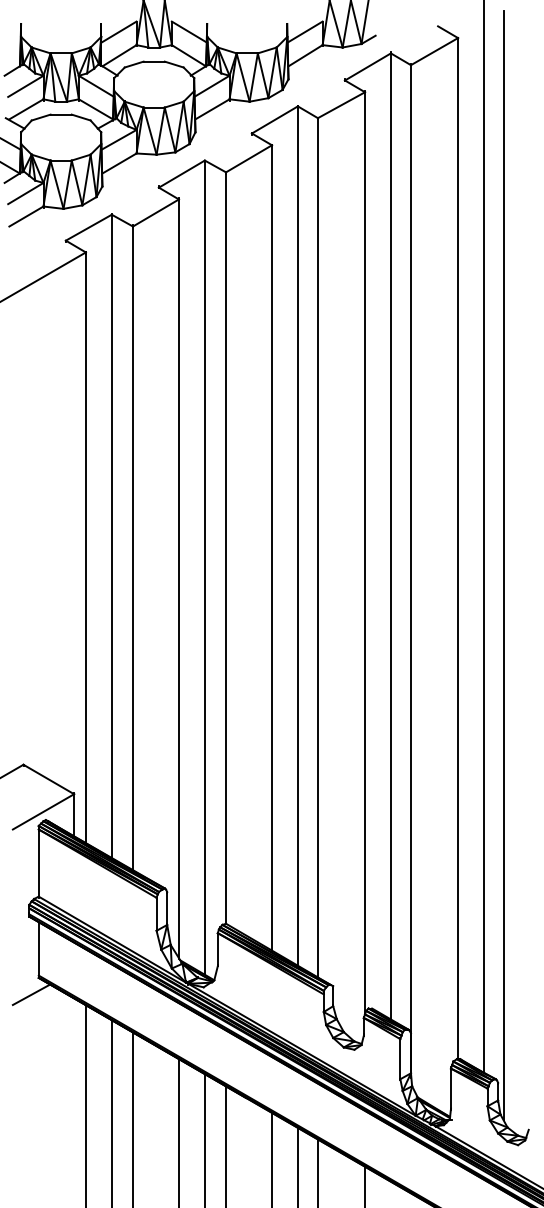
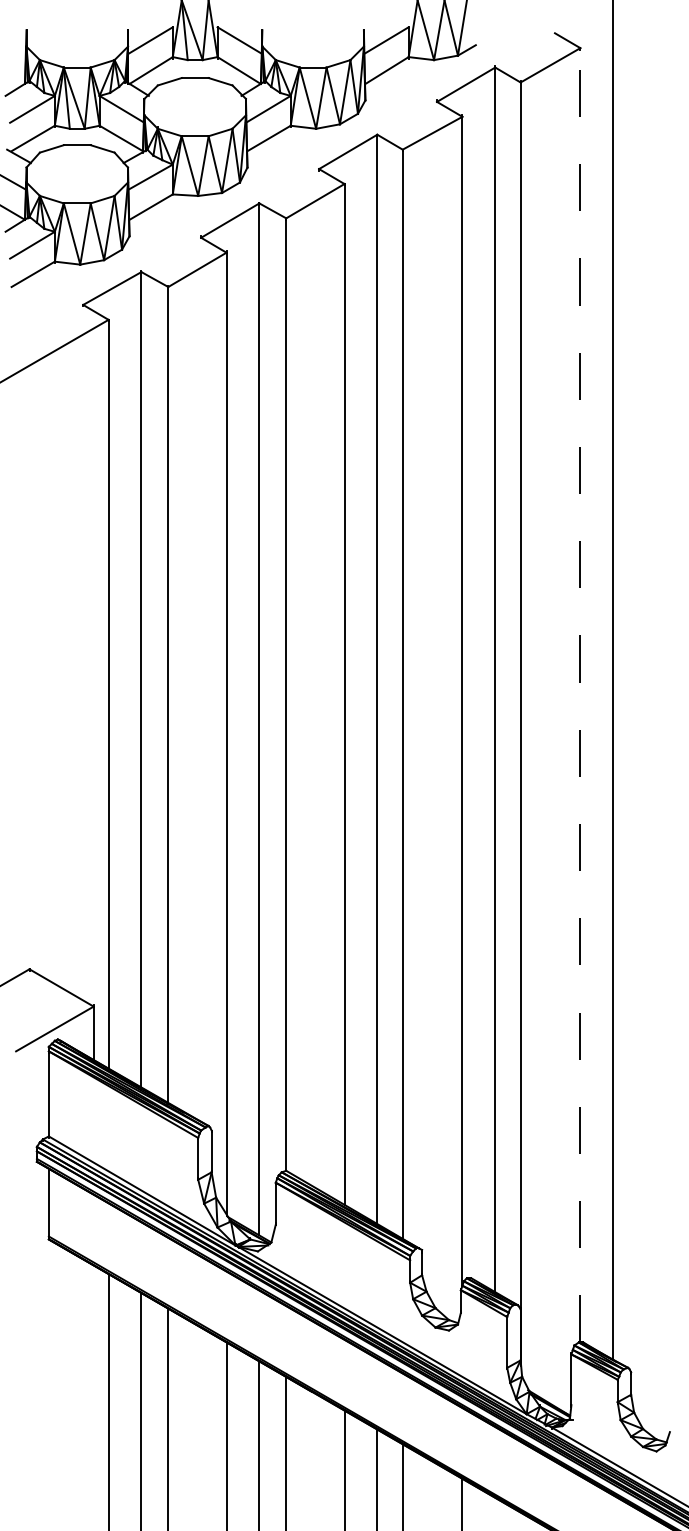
line: (458, 547) -> (580, 694), solid -> dashed
line: (503, 565) -> (638, 716), removed
line: (31, 994) -> (39, 1260), removed

